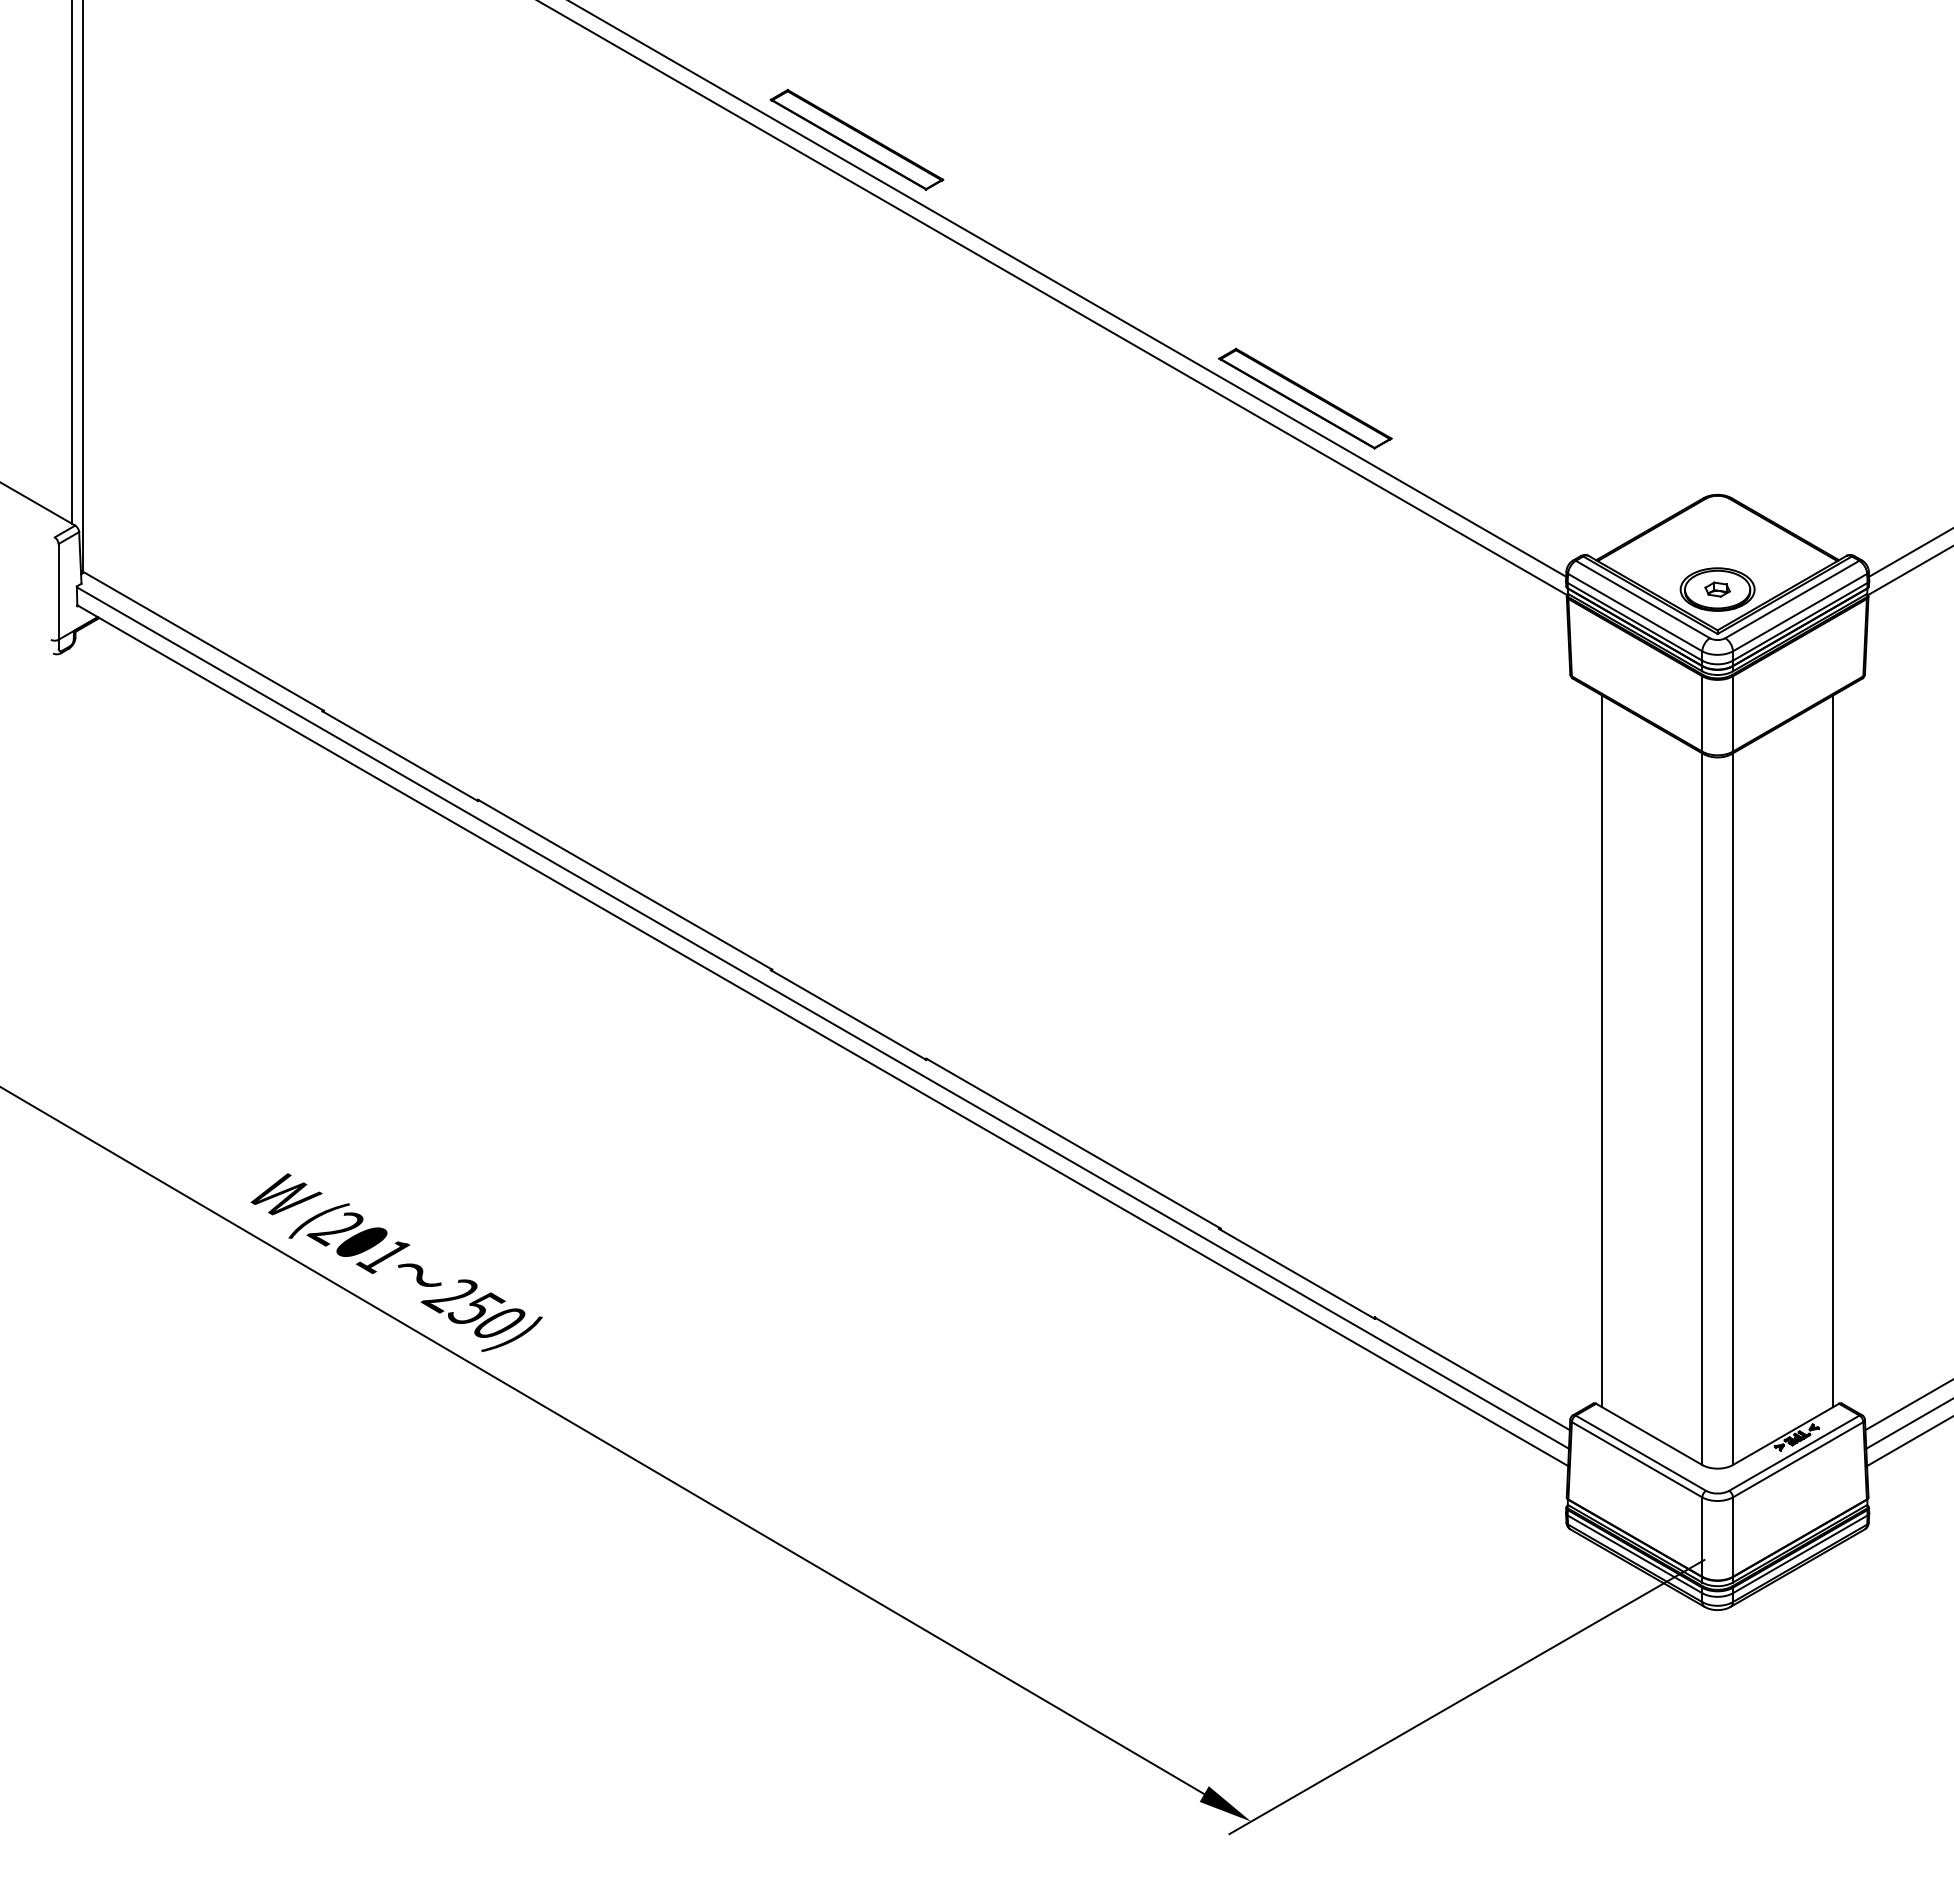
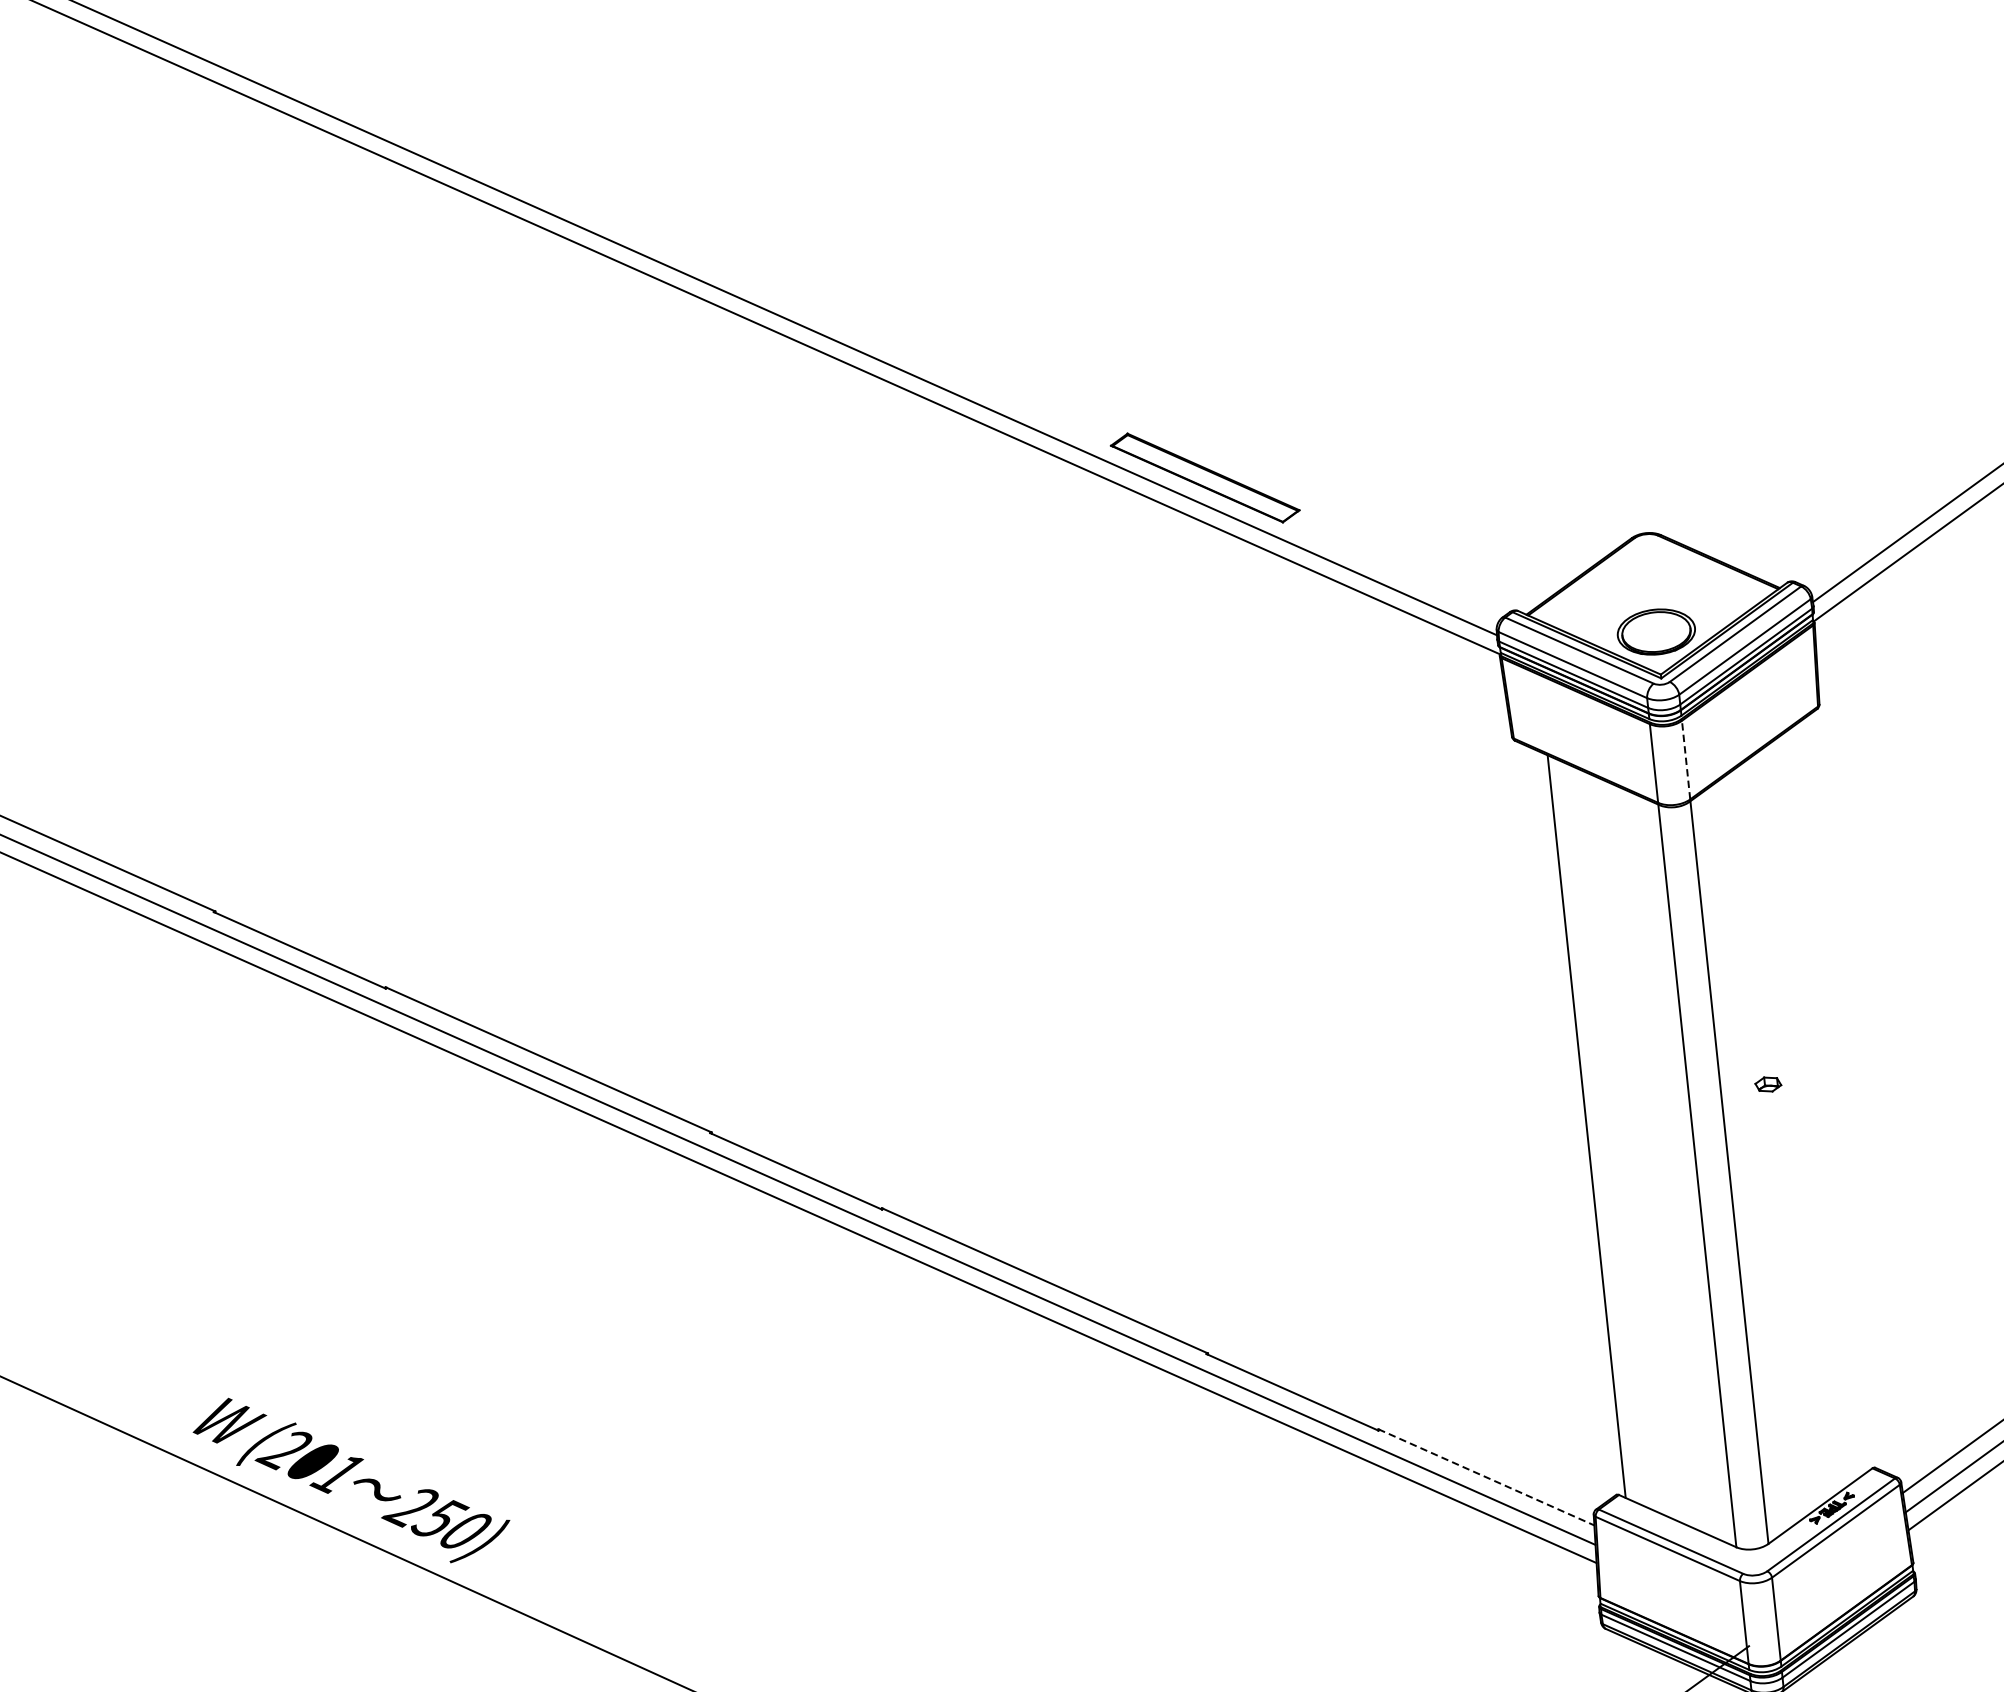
part: (856, 139) -> (708, 256), removed
part: (1717, 589) -> (1768, 1084), moved
line: (1733, 713) -> (1686, 759), solid -> dashed
line: (1833, 1051) -> (1827, 1101), removed
line: (1472, 1373) -> (1486, 1476), solid -> dashed

